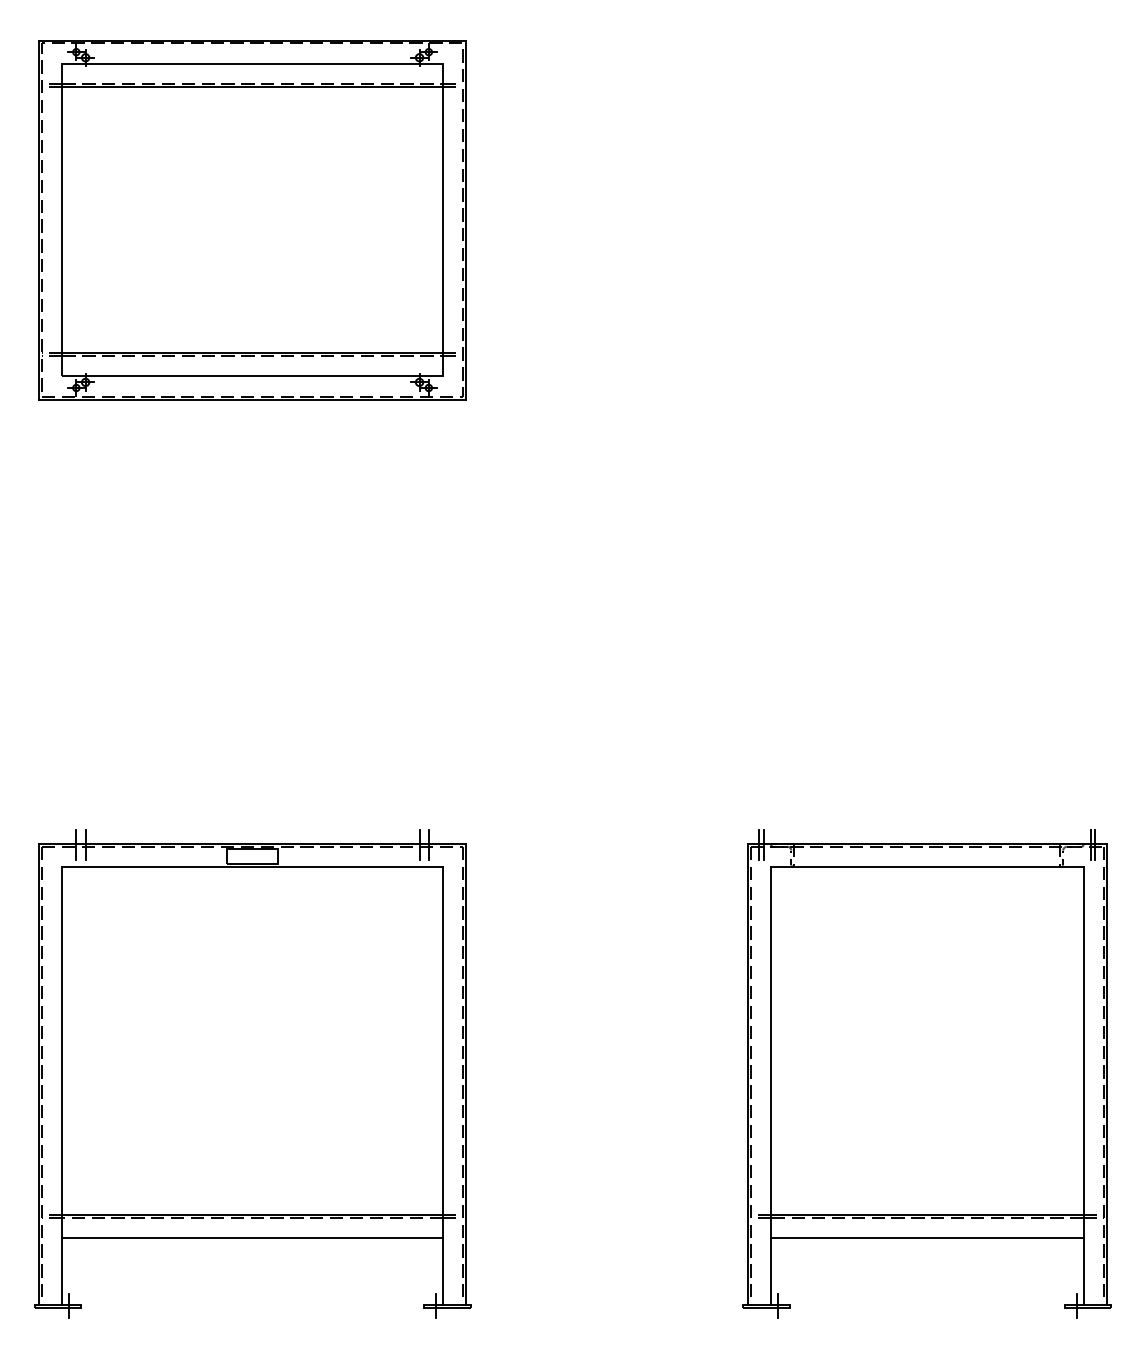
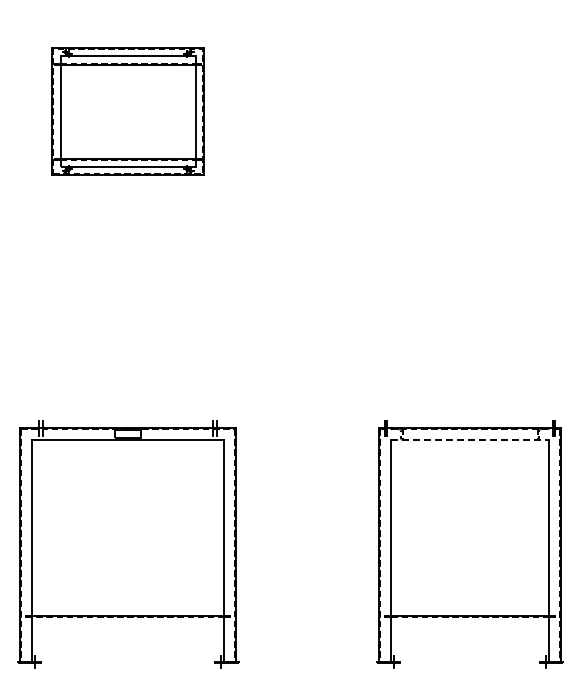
part: (251, 219) -> (127, 111), size x0.7
line: (928, 866) -> (470, 439), solid -> dashed
line: (251, 1237) -> (127, 627), removed
line: (926, 1237) -> (469, 627), removed

